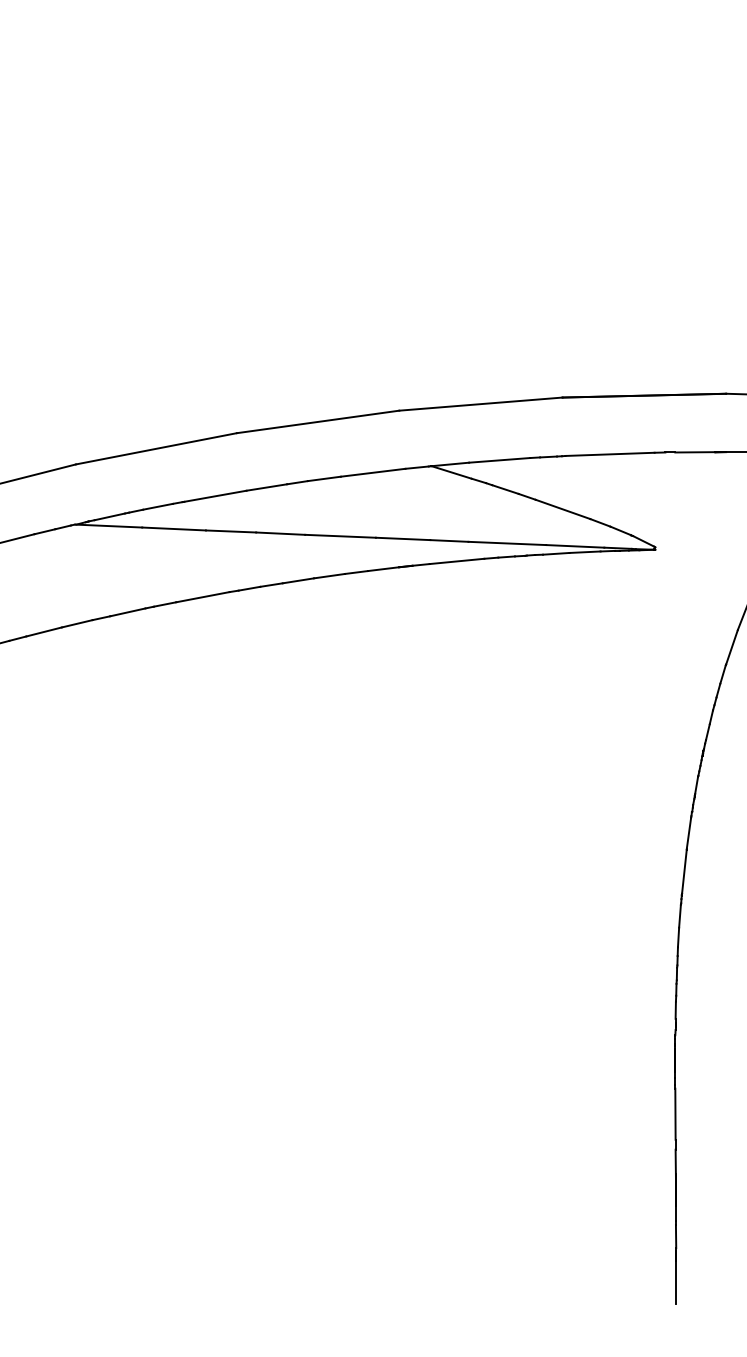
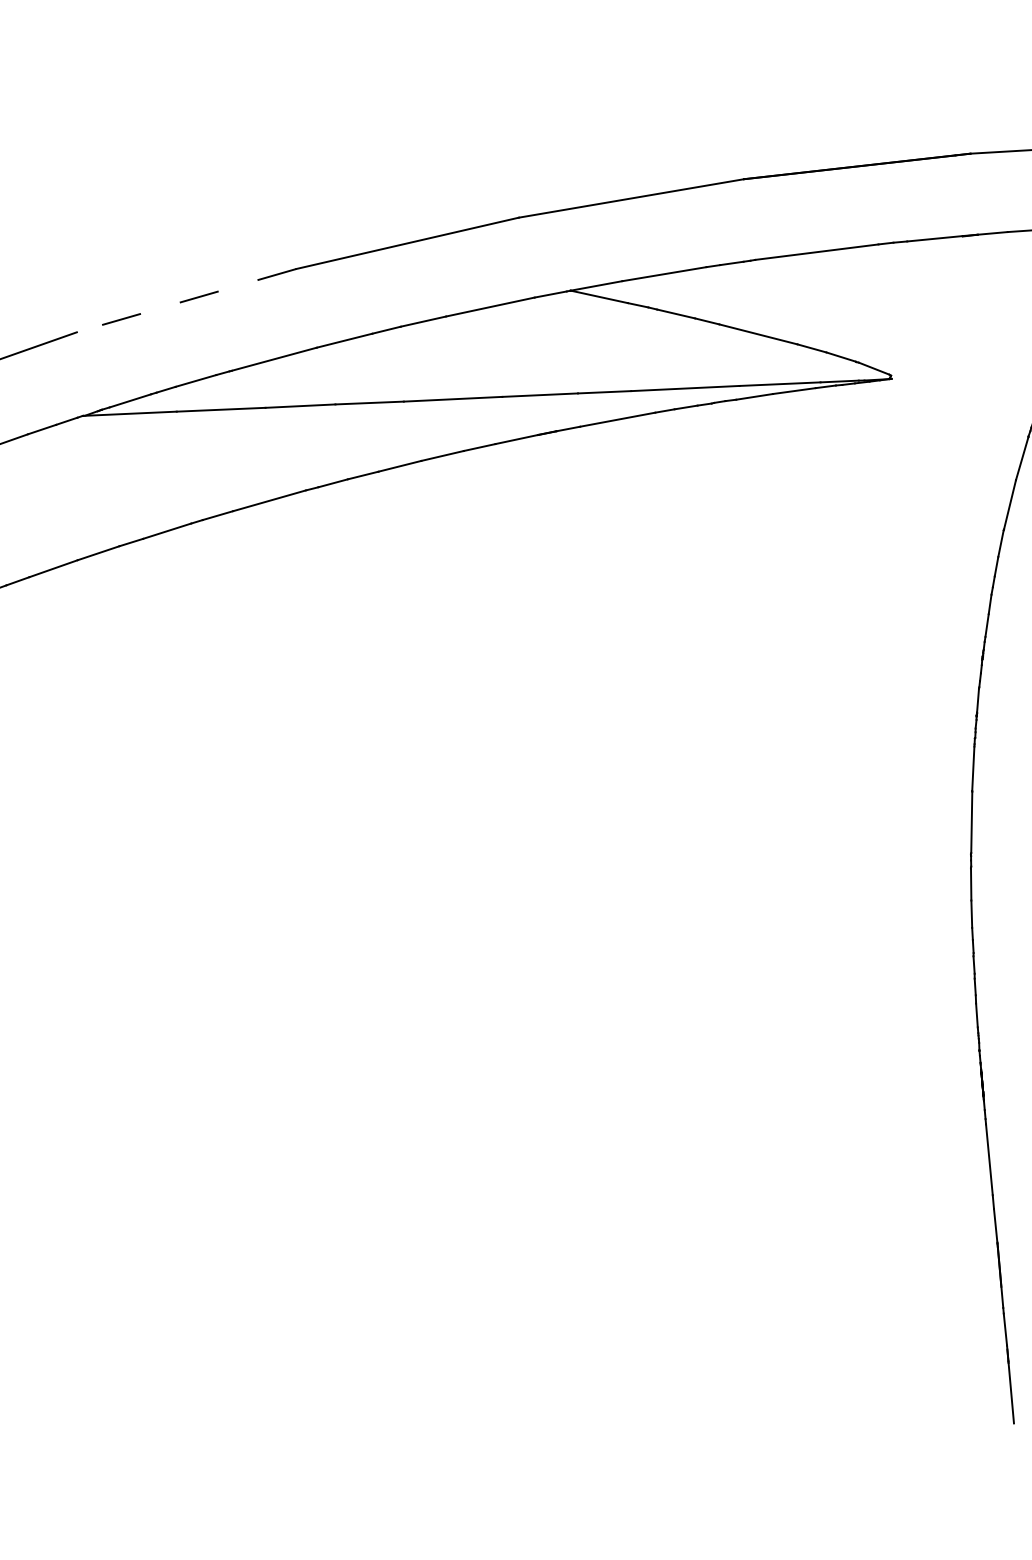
line: (156, 448) -> (186, 300), solid -> dashed

